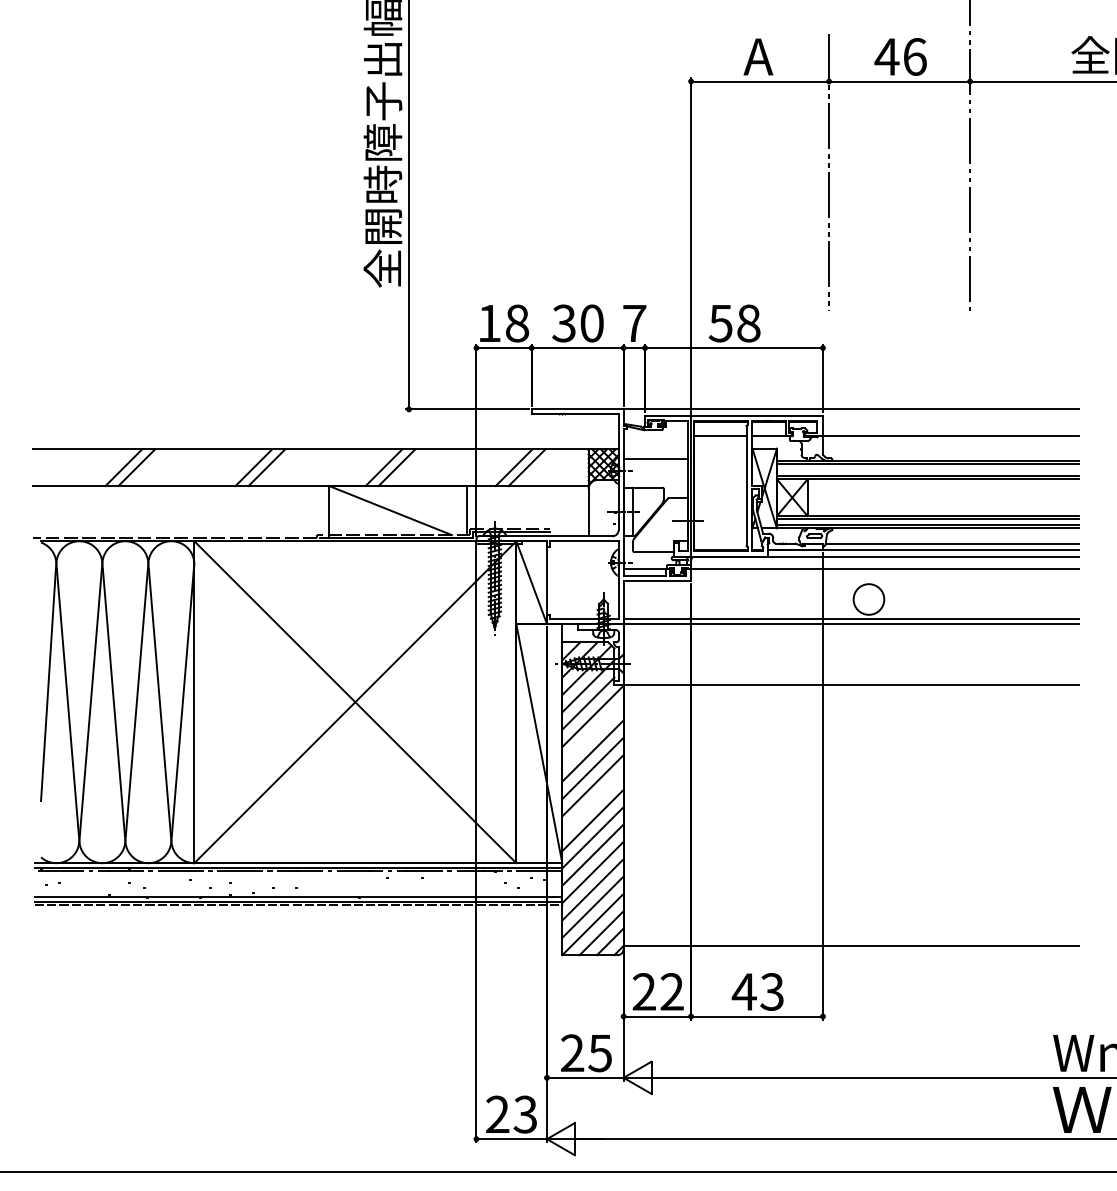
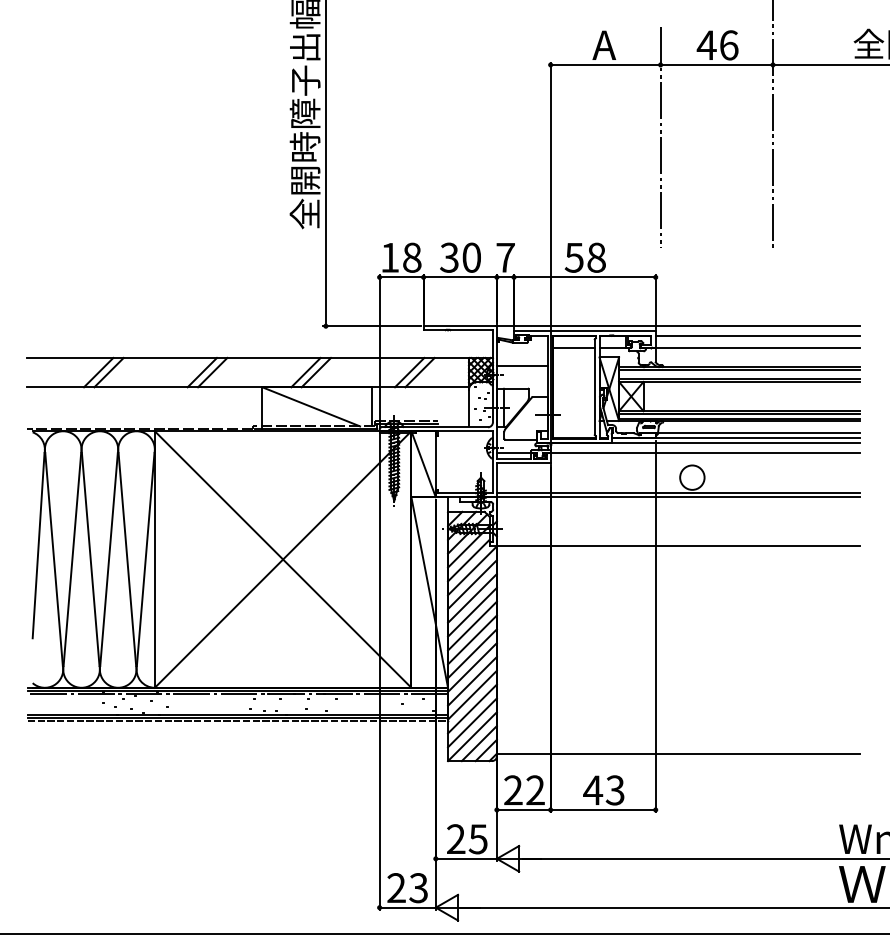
line: (950, 422) -> (757, 336), added
line: (593, 733) -> (472, 584), added
line: (593, 802) -> (472, 639), added

